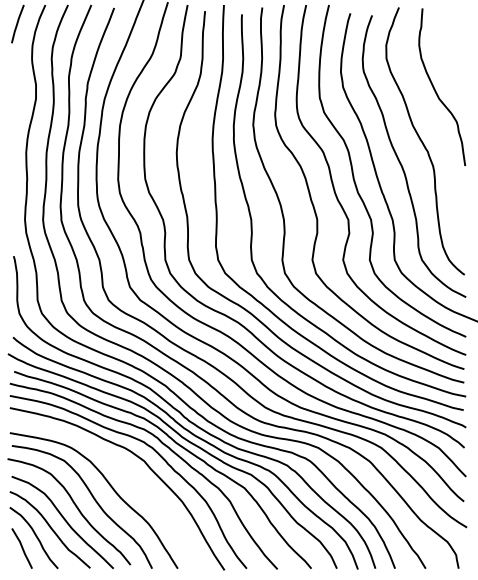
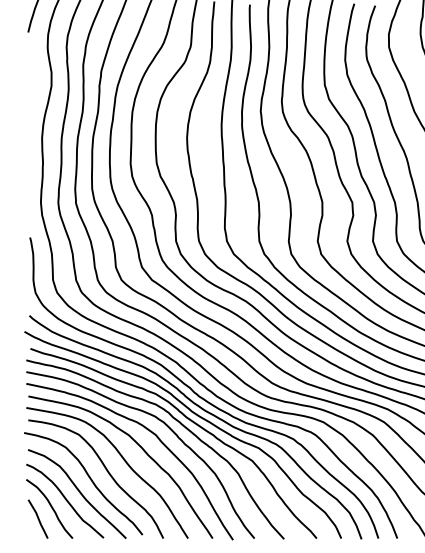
curve: (127, 473) -> (139, 446), added

